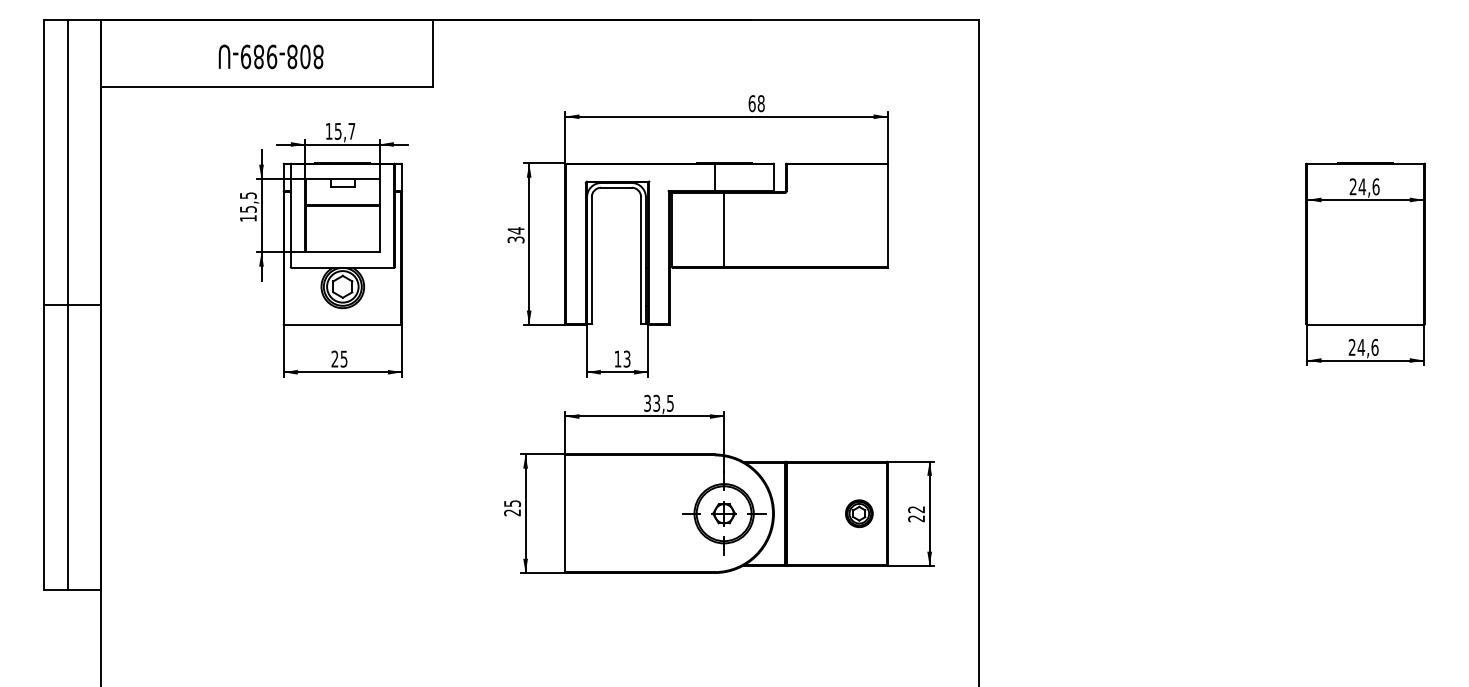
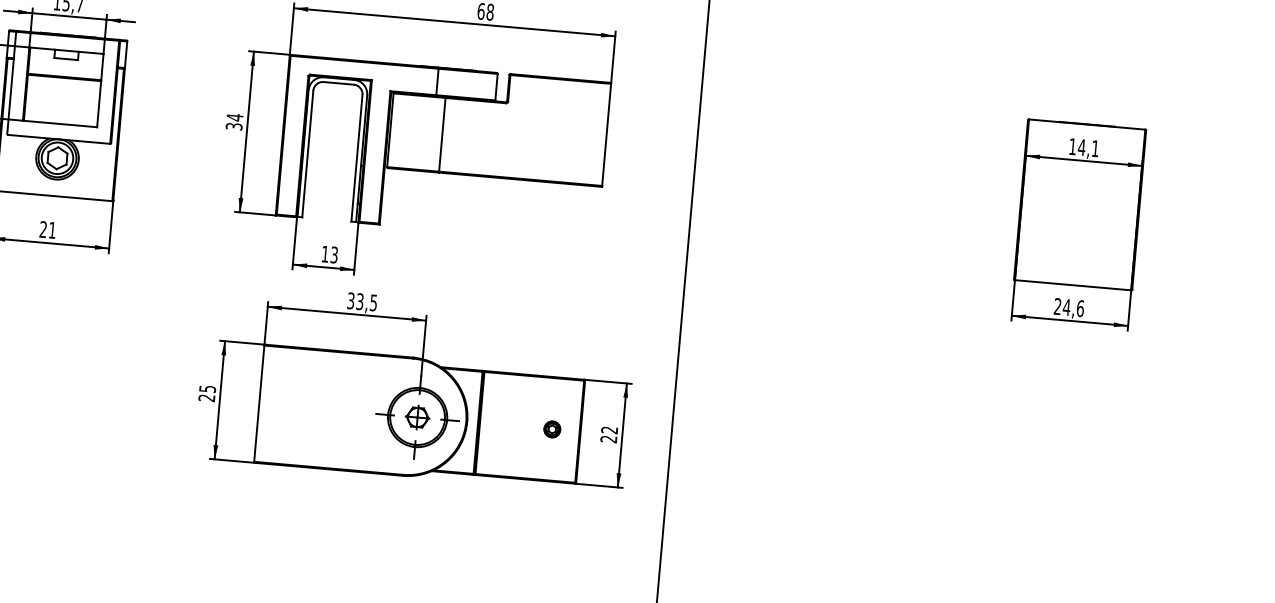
text: (1364, 186) -> (1084, 147), 24,6 -> 14,1
text: (343, 358) -> (51, 229), 25 -> 21
part: (859, 513) -> (552, 429), size x0.6

